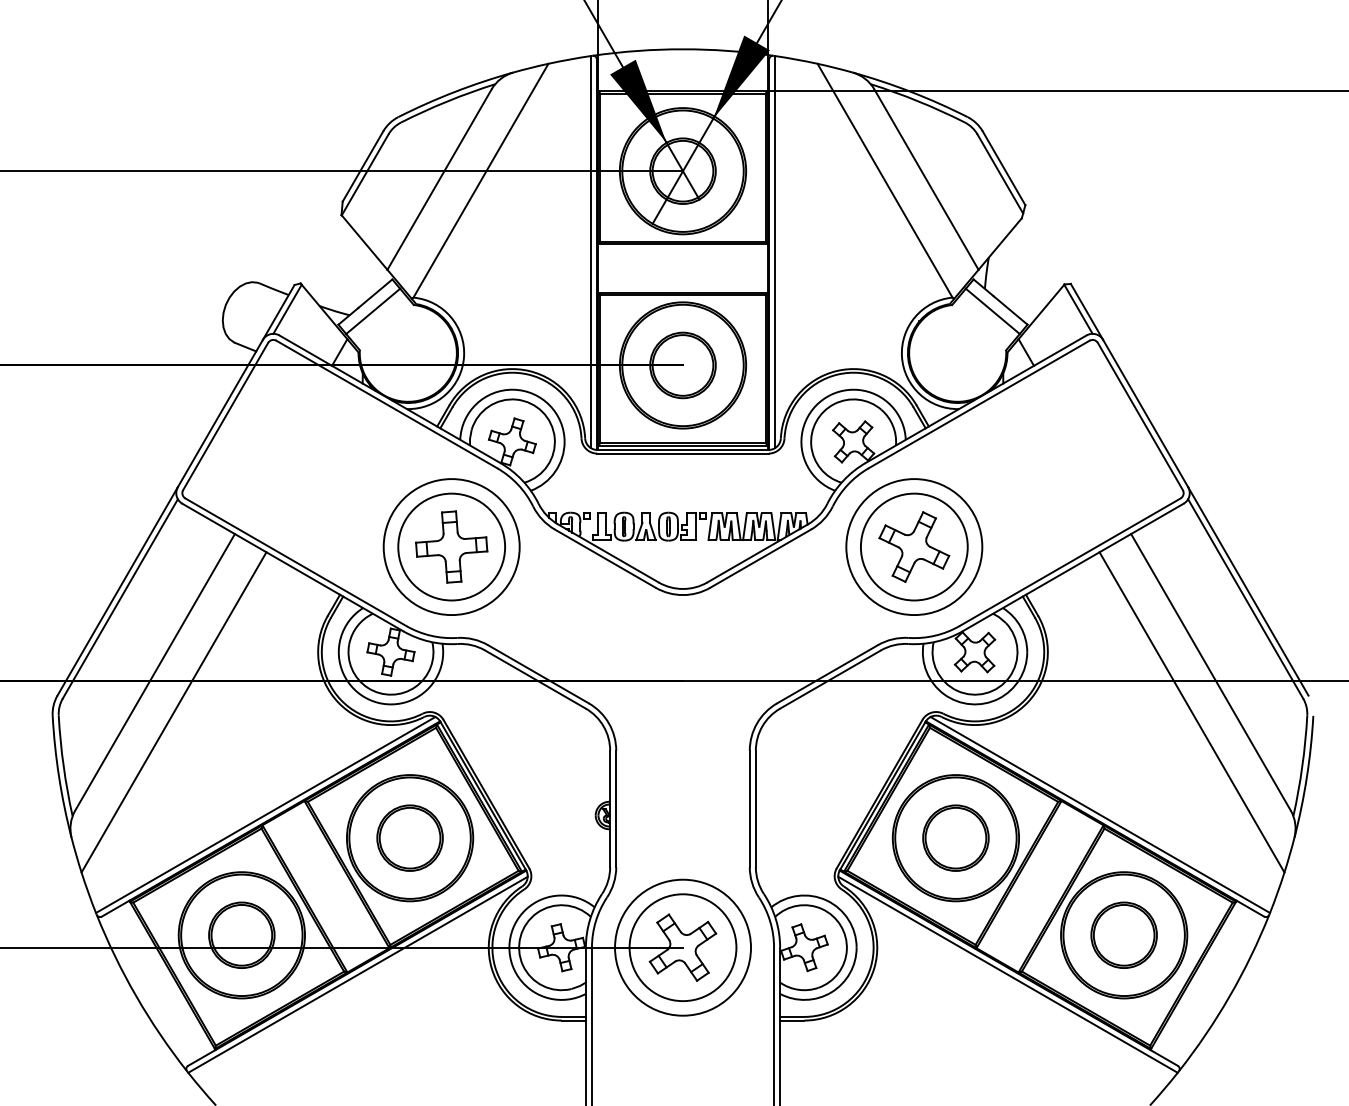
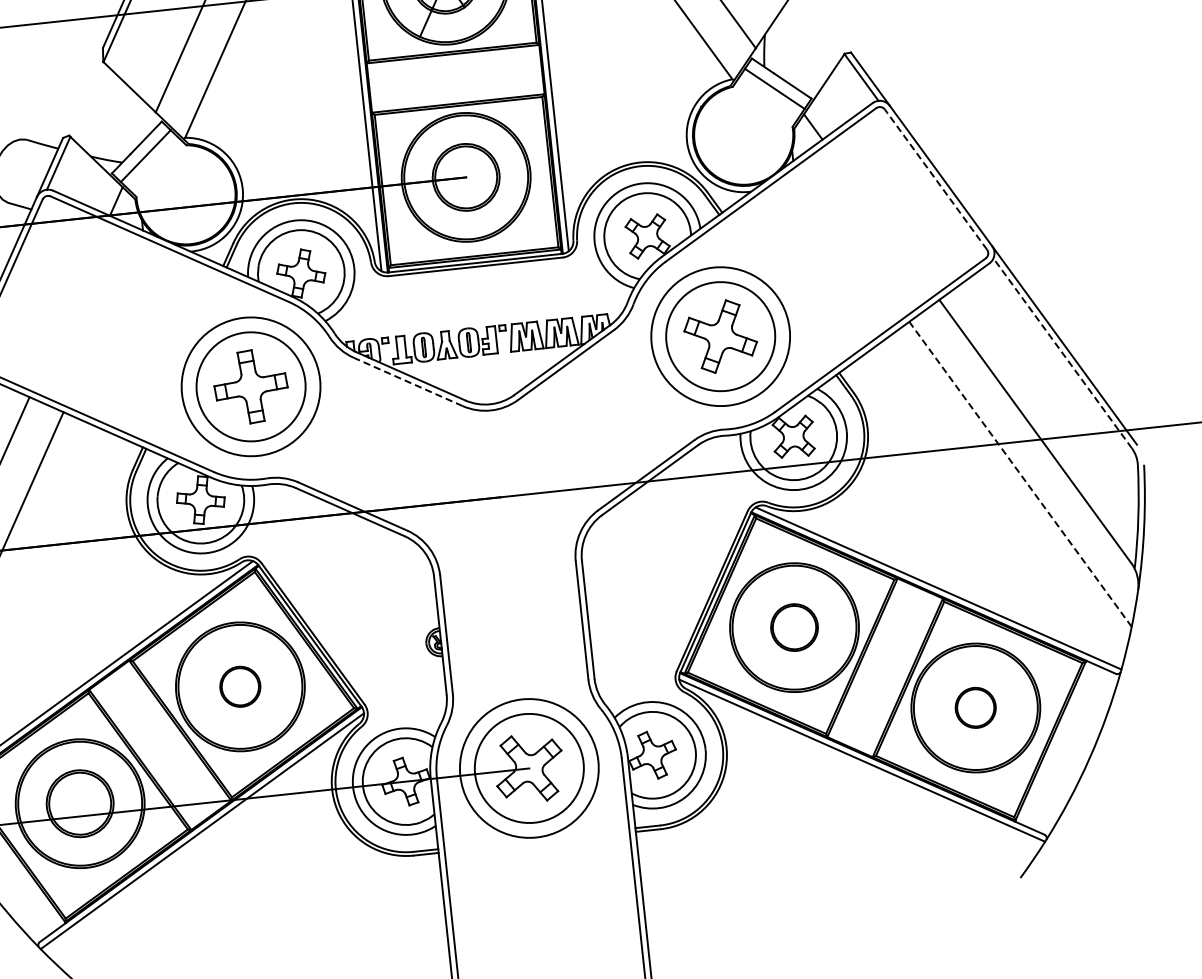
line: (1140, 416) -> (936, 179), solid -> dashed
line: (604, 558) -> (407, 381), solid -> dashed
line: (1245, 598) -> (1062, 352), solid -> dashed
line: (1192, 712) -> (1021, 474), solid -> dashed
part: (409, 837) -> (239, 686), size x0.6
part: (955, 837) -> (794, 627), size x0.7
part: (1123, 934) -> (975, 707), size x0.6

